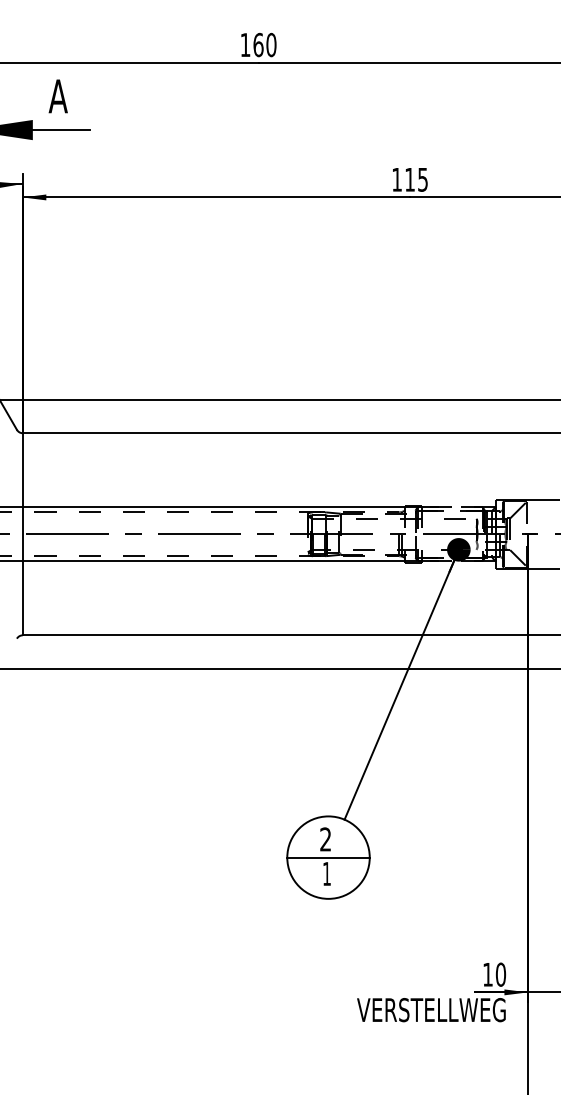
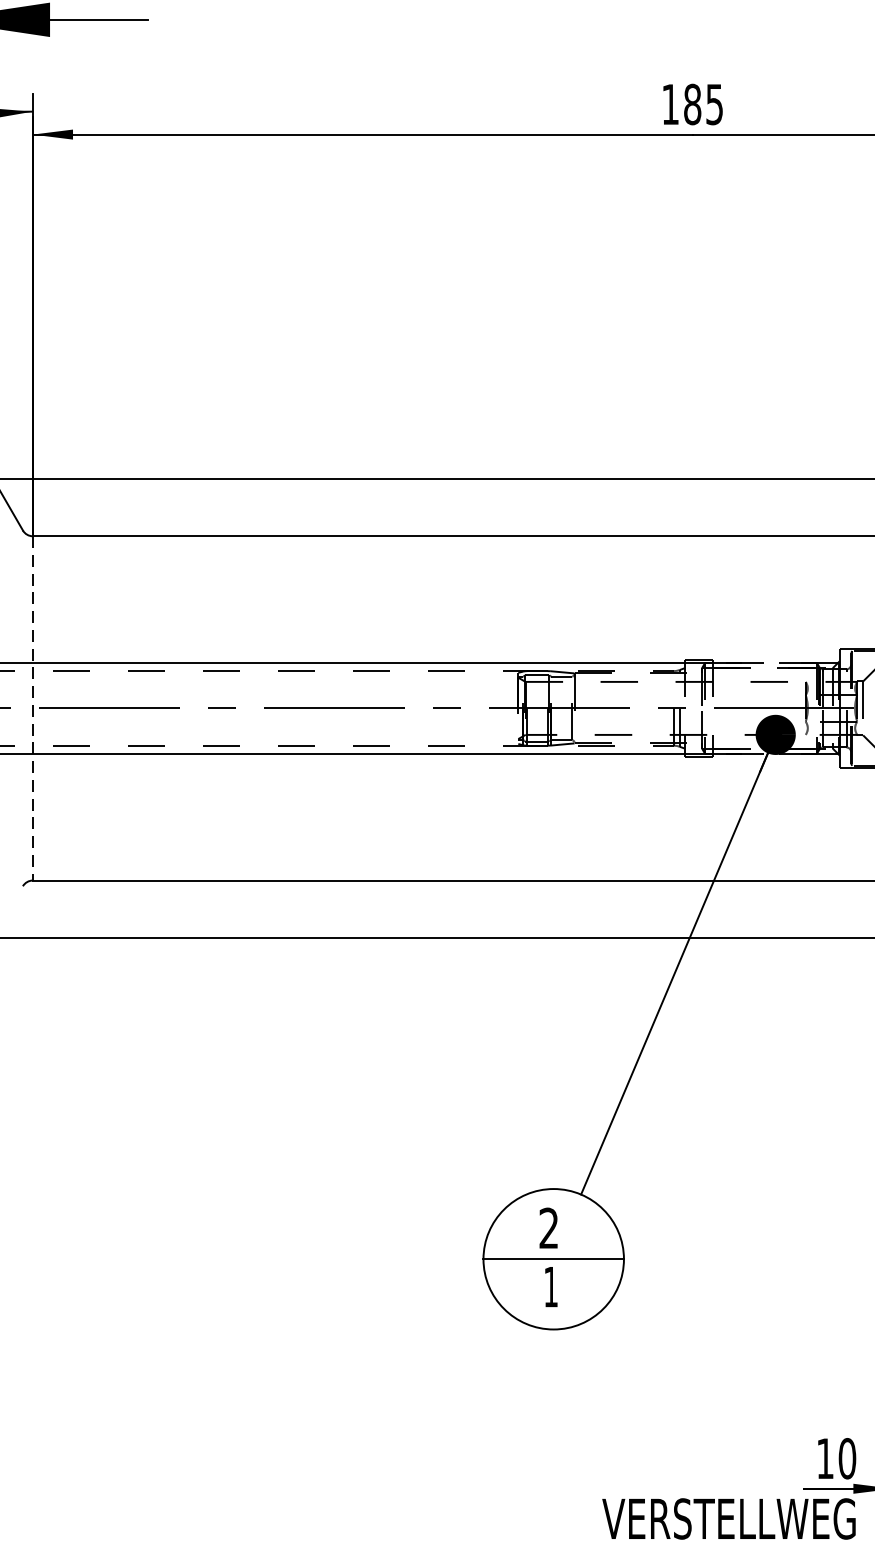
text: (410, 179) -> (693, 104), 115 -> 185
line: (22, 534) -> (32, 708), solid -> dashed

